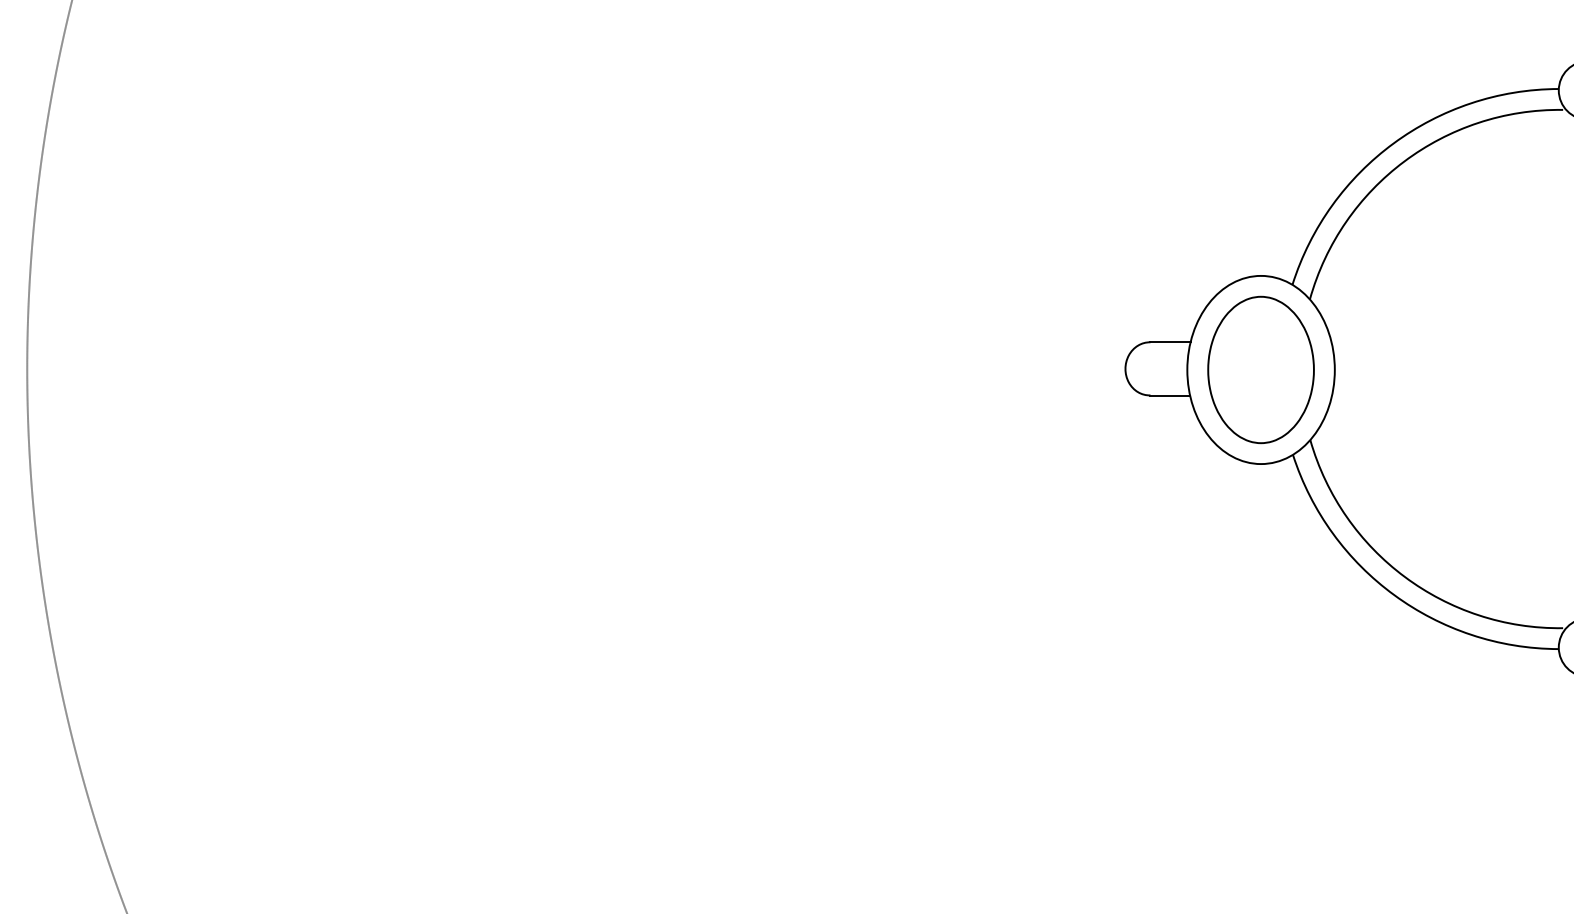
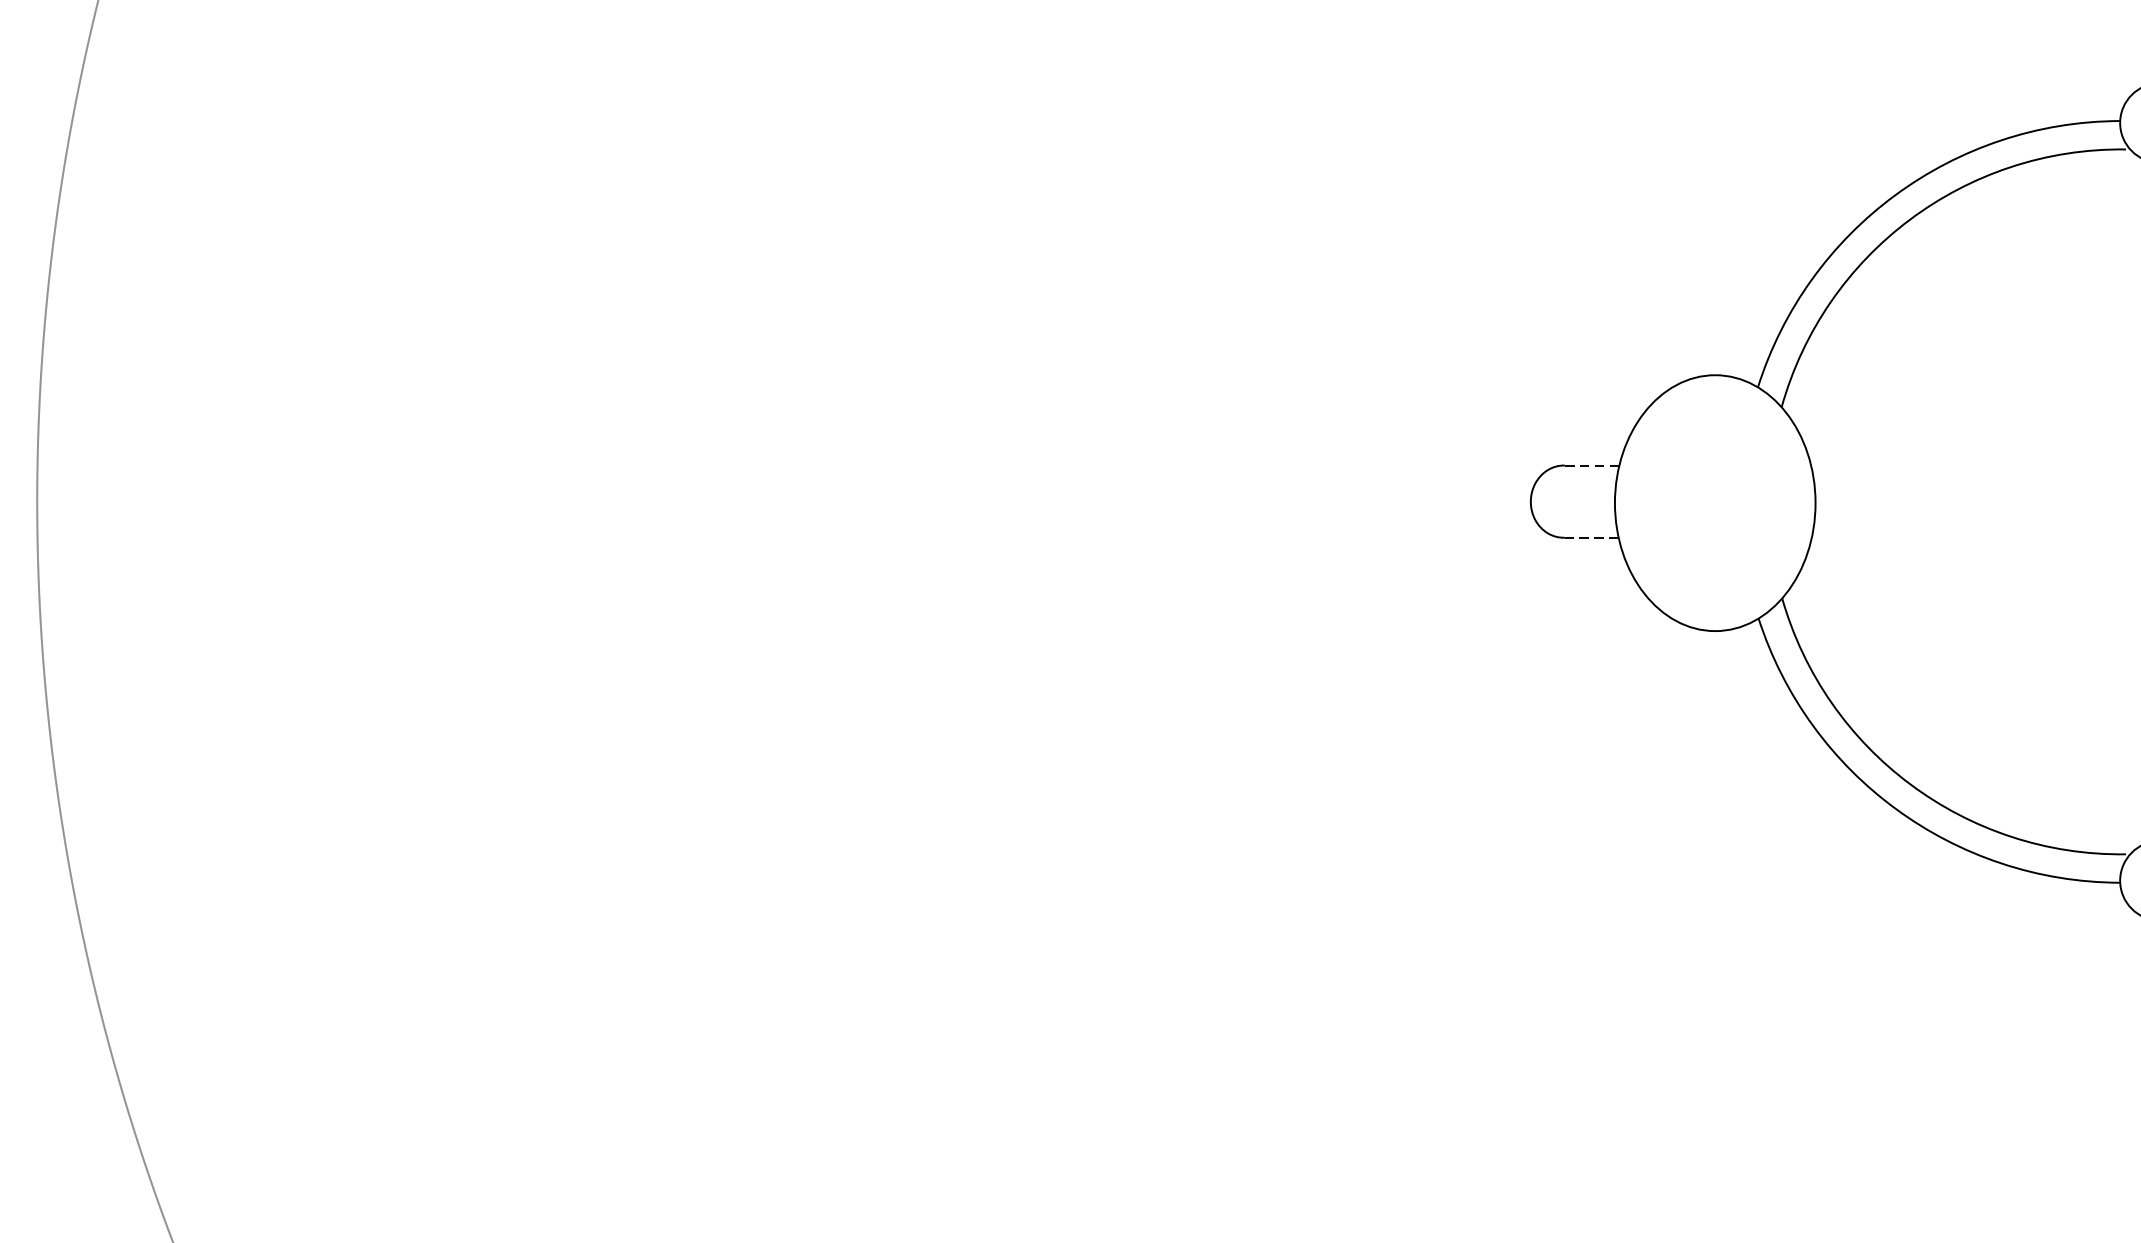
line: (1170, 342) -> (1592, 465), solid -> dashed
part: (1260, 369) -> (1714, 502), removed
line: (1170, 395) -> (1592, 537), solid -> dashed

